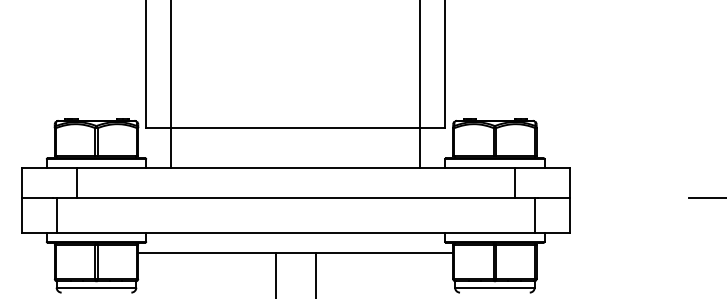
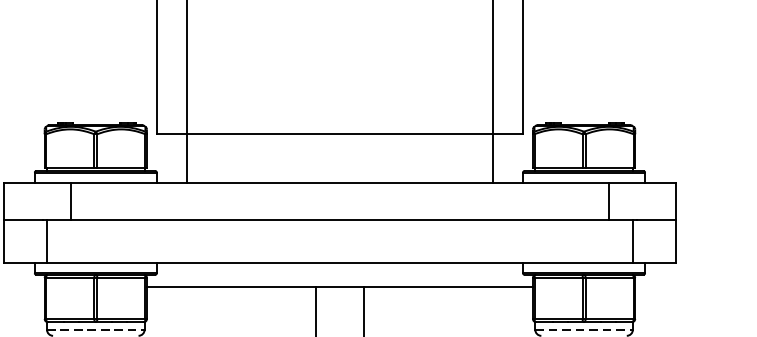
line: (96, 287) -> (95, 329), solid -> dashed
line: (494, 287) -> (583, 329), solid -> dashed

